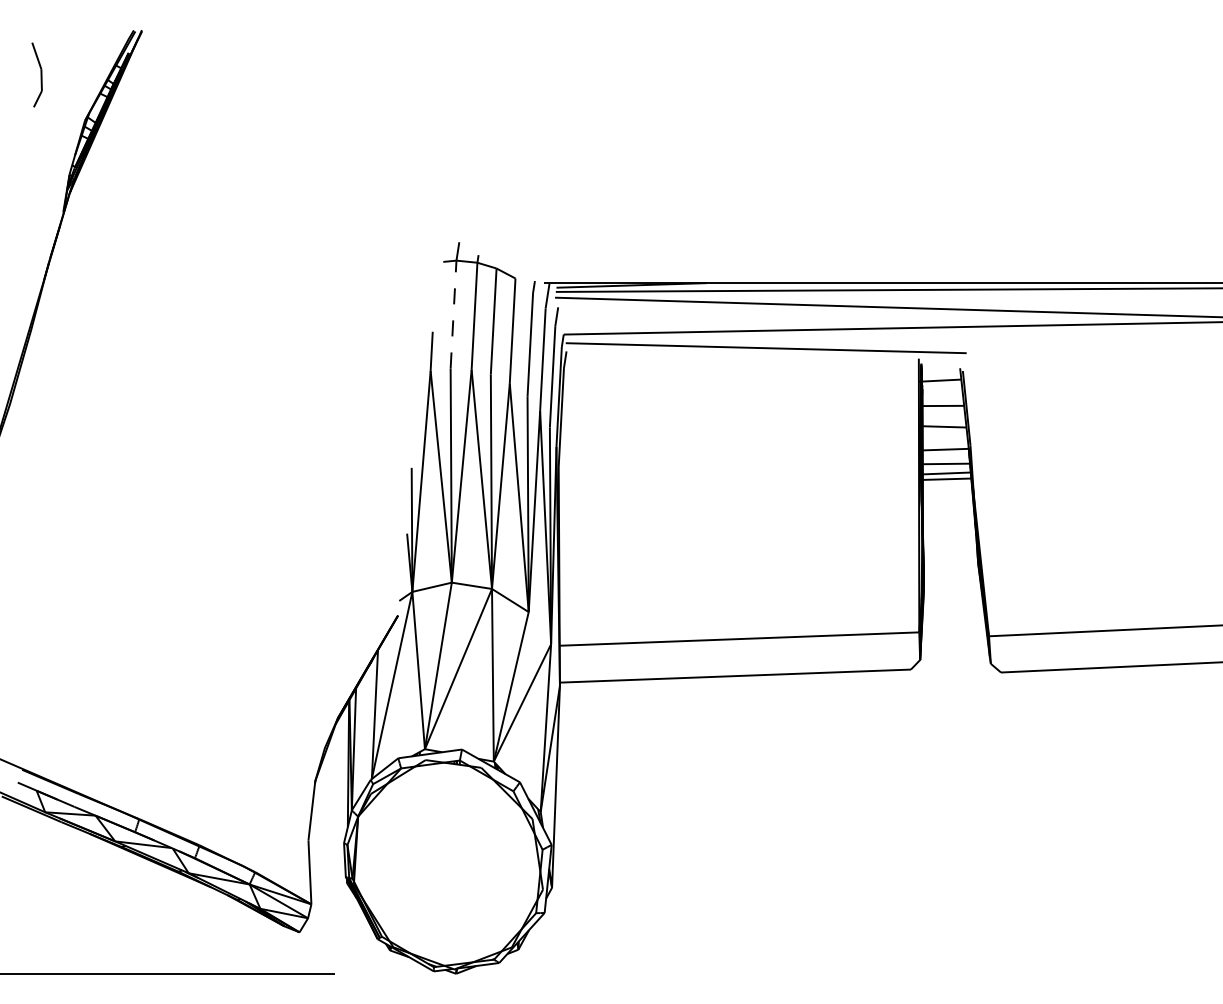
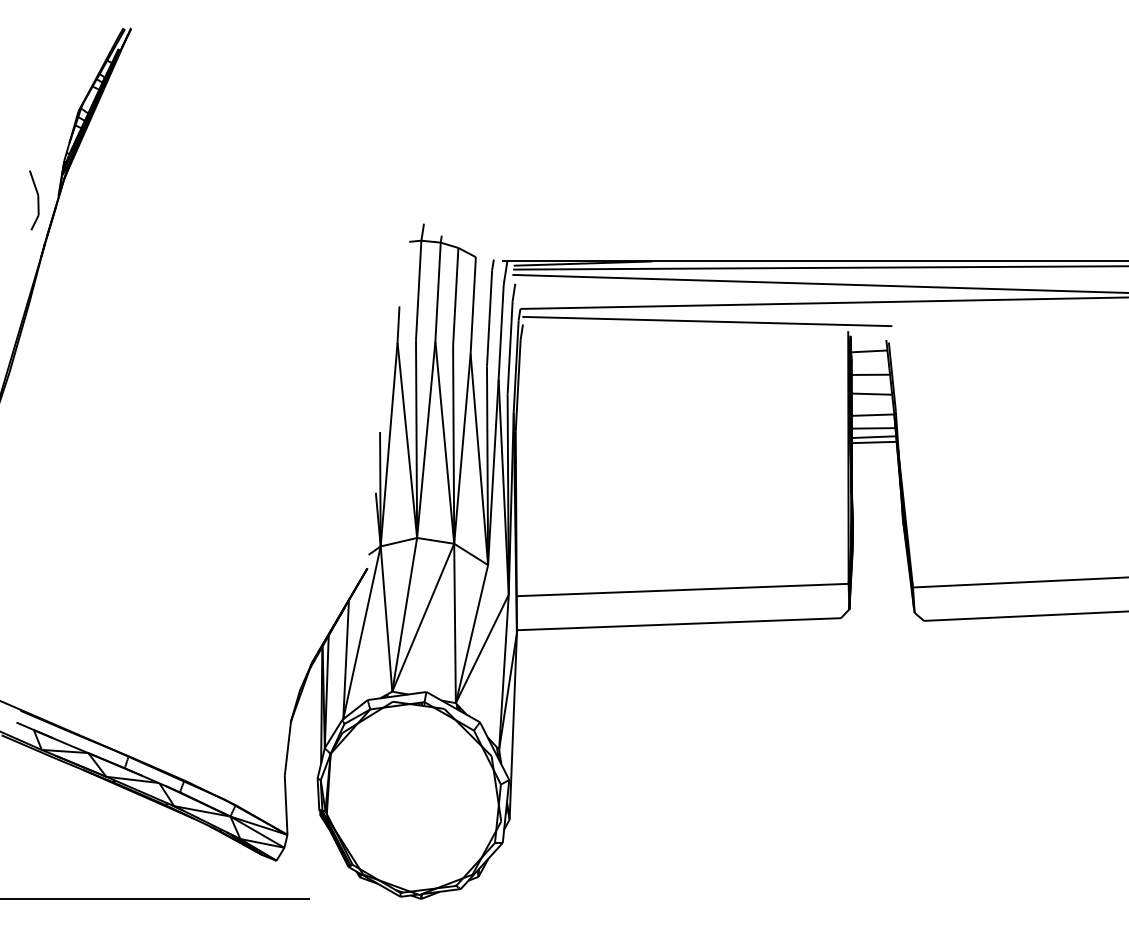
part: (36, 74) -> (33, 199), moved
line: (453, 314) -> (418, 290), dashed -> solid

